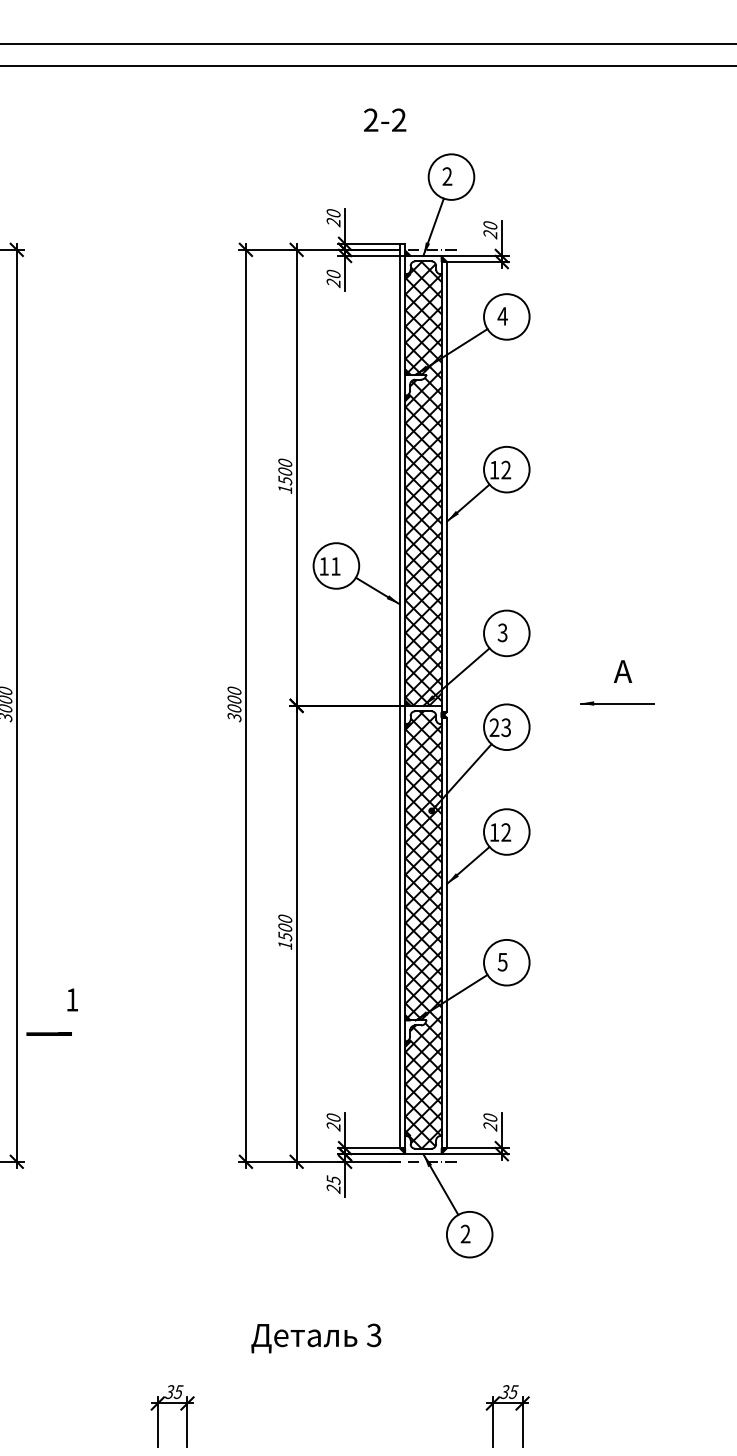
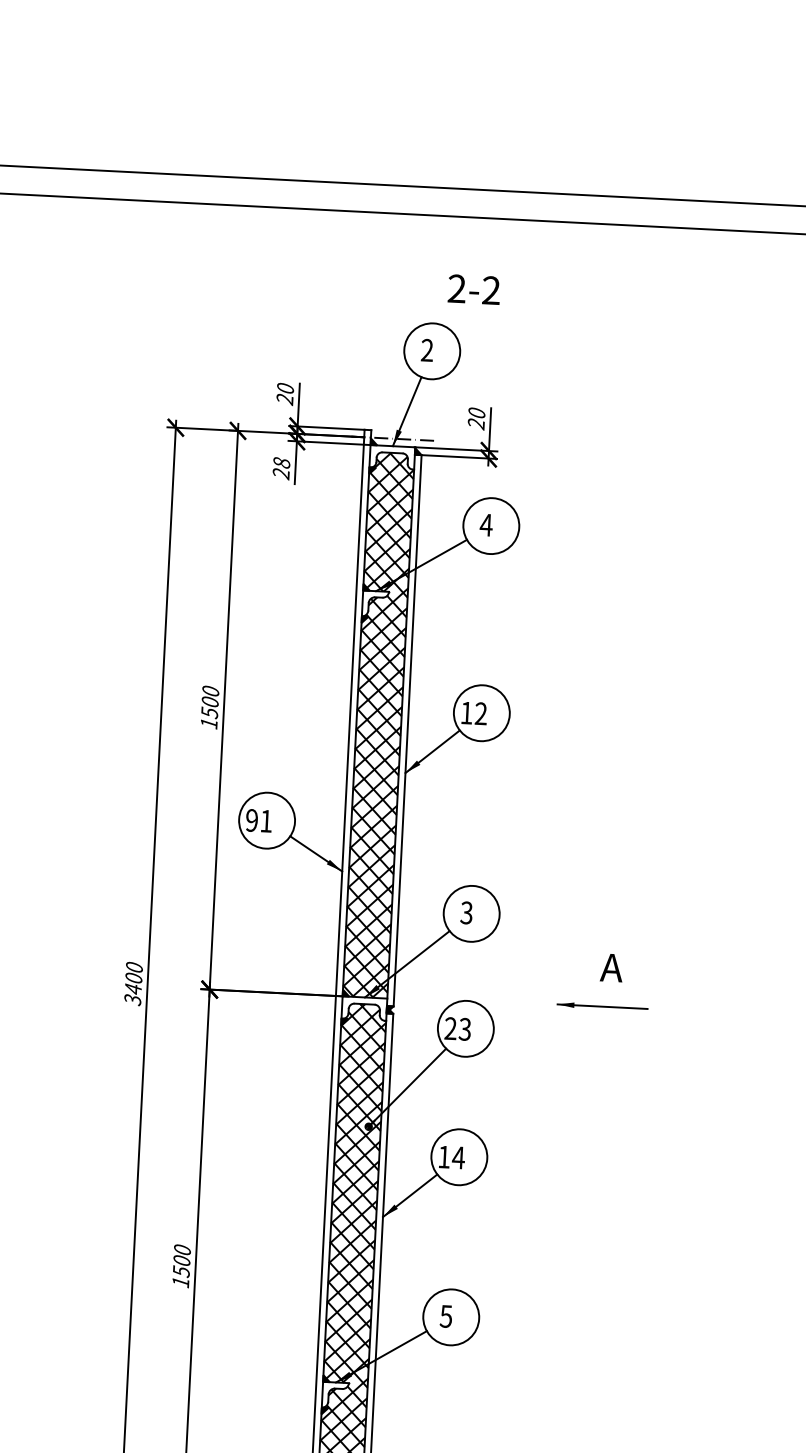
text: (385, 119) -> (474, 288), moved
text: (333, 273) -> (281, 462), 20 -> 28
text: (323, 566) -> (251, 820), 11 -> 91
text: (234, 708) -> (133, 988), 3000 -> 3400
text: (505, 832) -> (457, 1157), 12 -> 14

